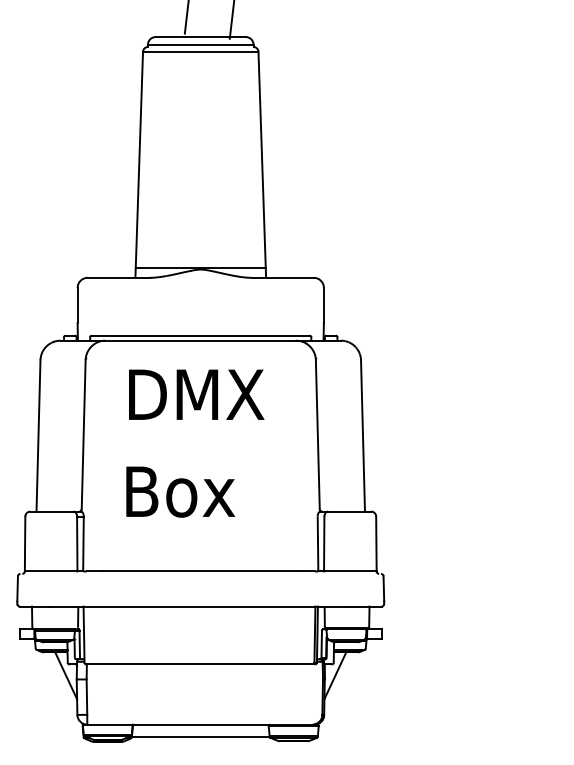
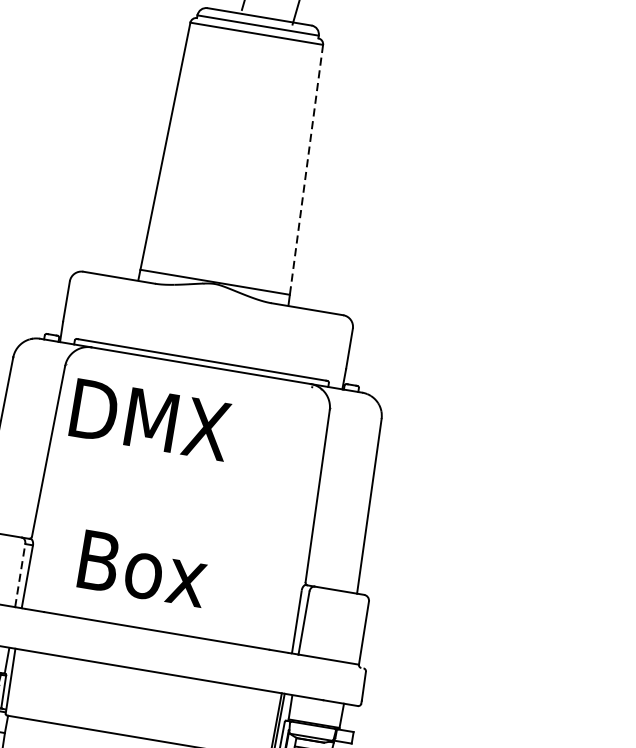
line: (262, 160) -> (306, 170), solid -> dashed
text: (196, 394) -> (150, 419), moved
text: (180, 491) -> (143, 568), moved
line: (77, 543) -> (20, 575), solid -> dashed

